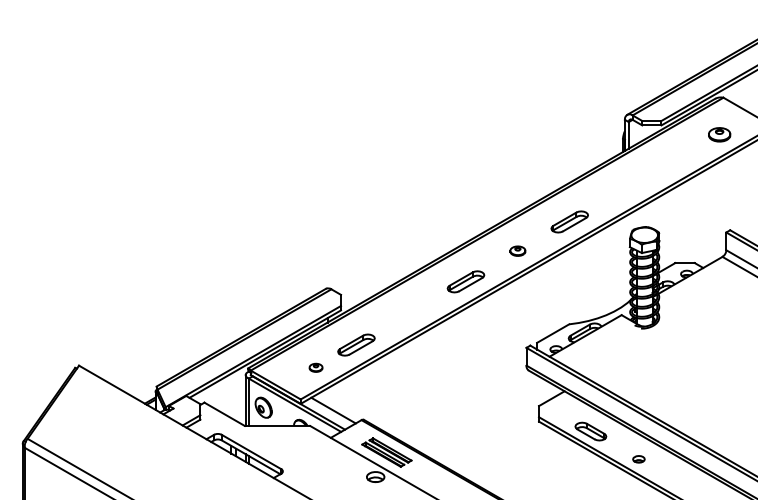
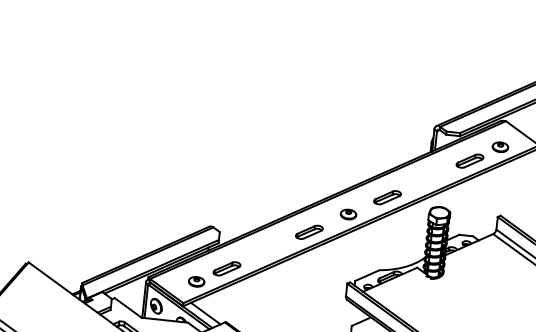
part: (679, 158) -> (470, 161), added
part: (517, 250) -> (348, 213), size x1.43
part: (315, 367) -> (196, 281), size x1.67

